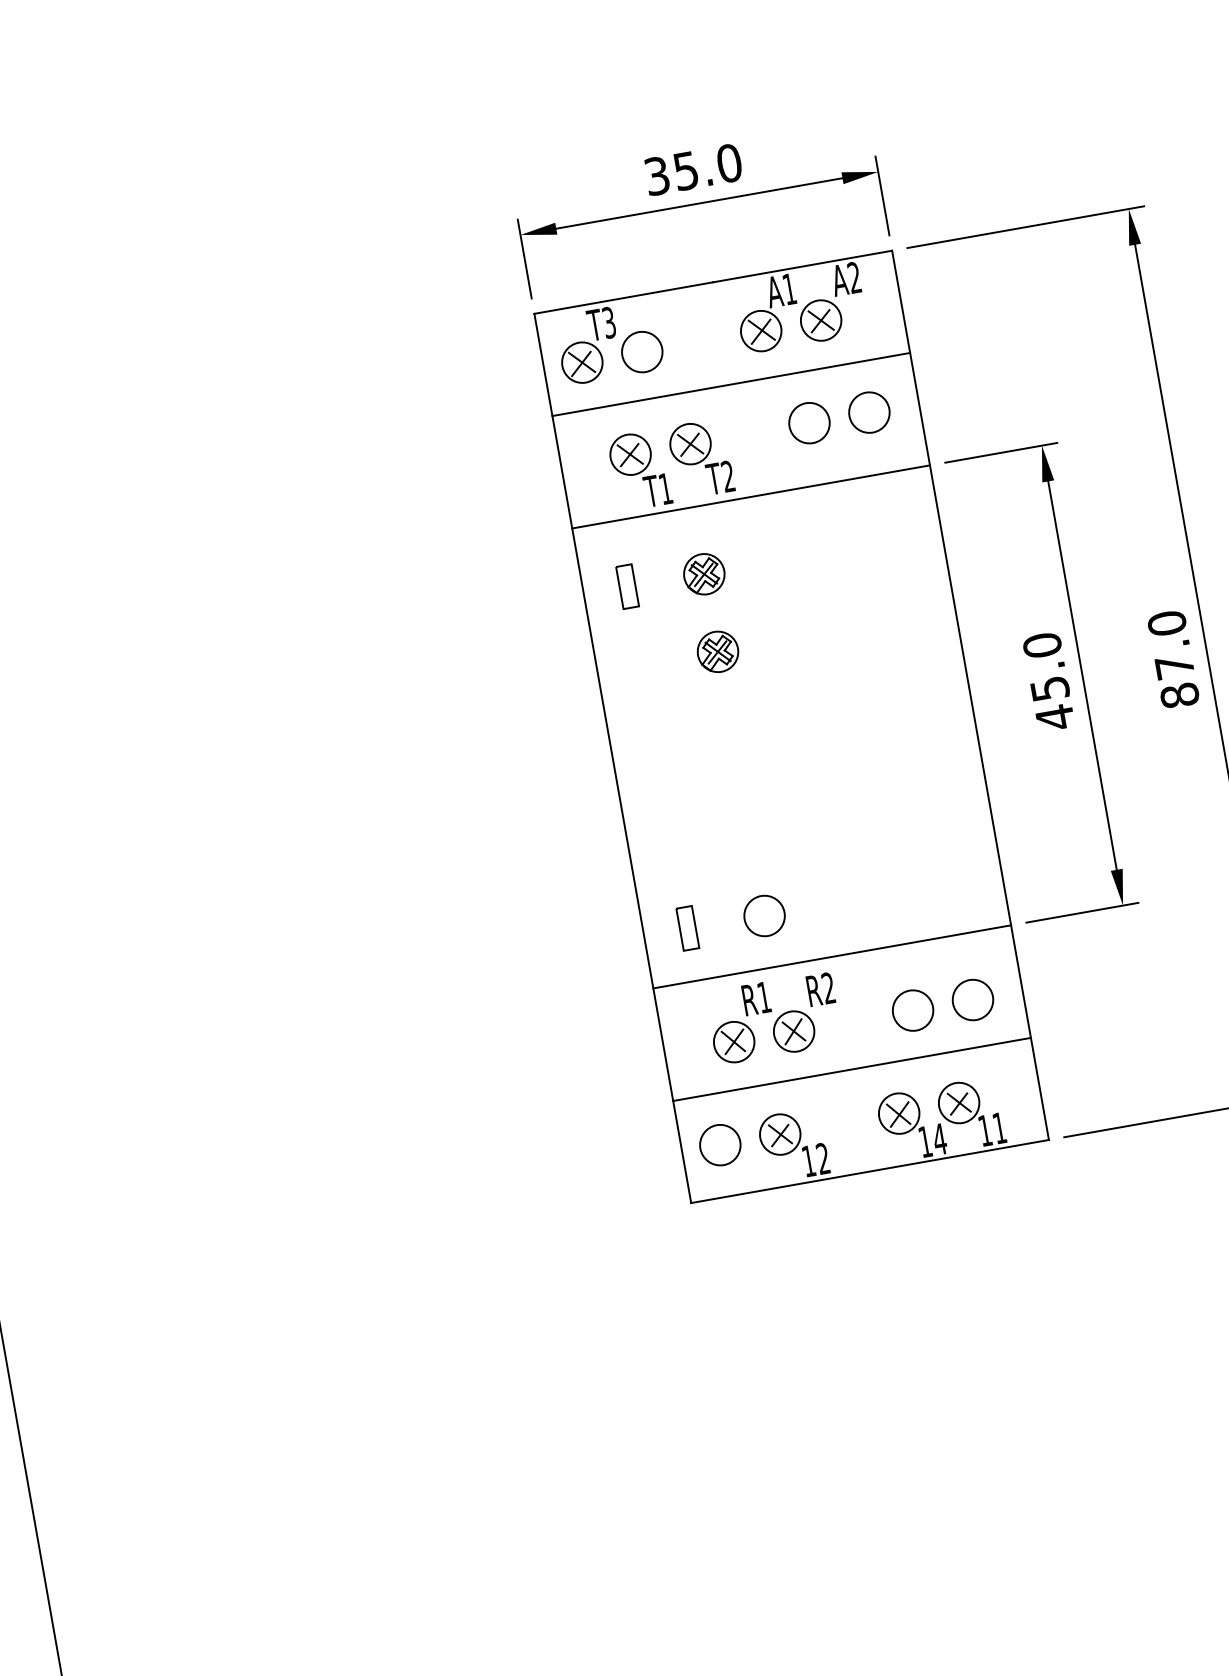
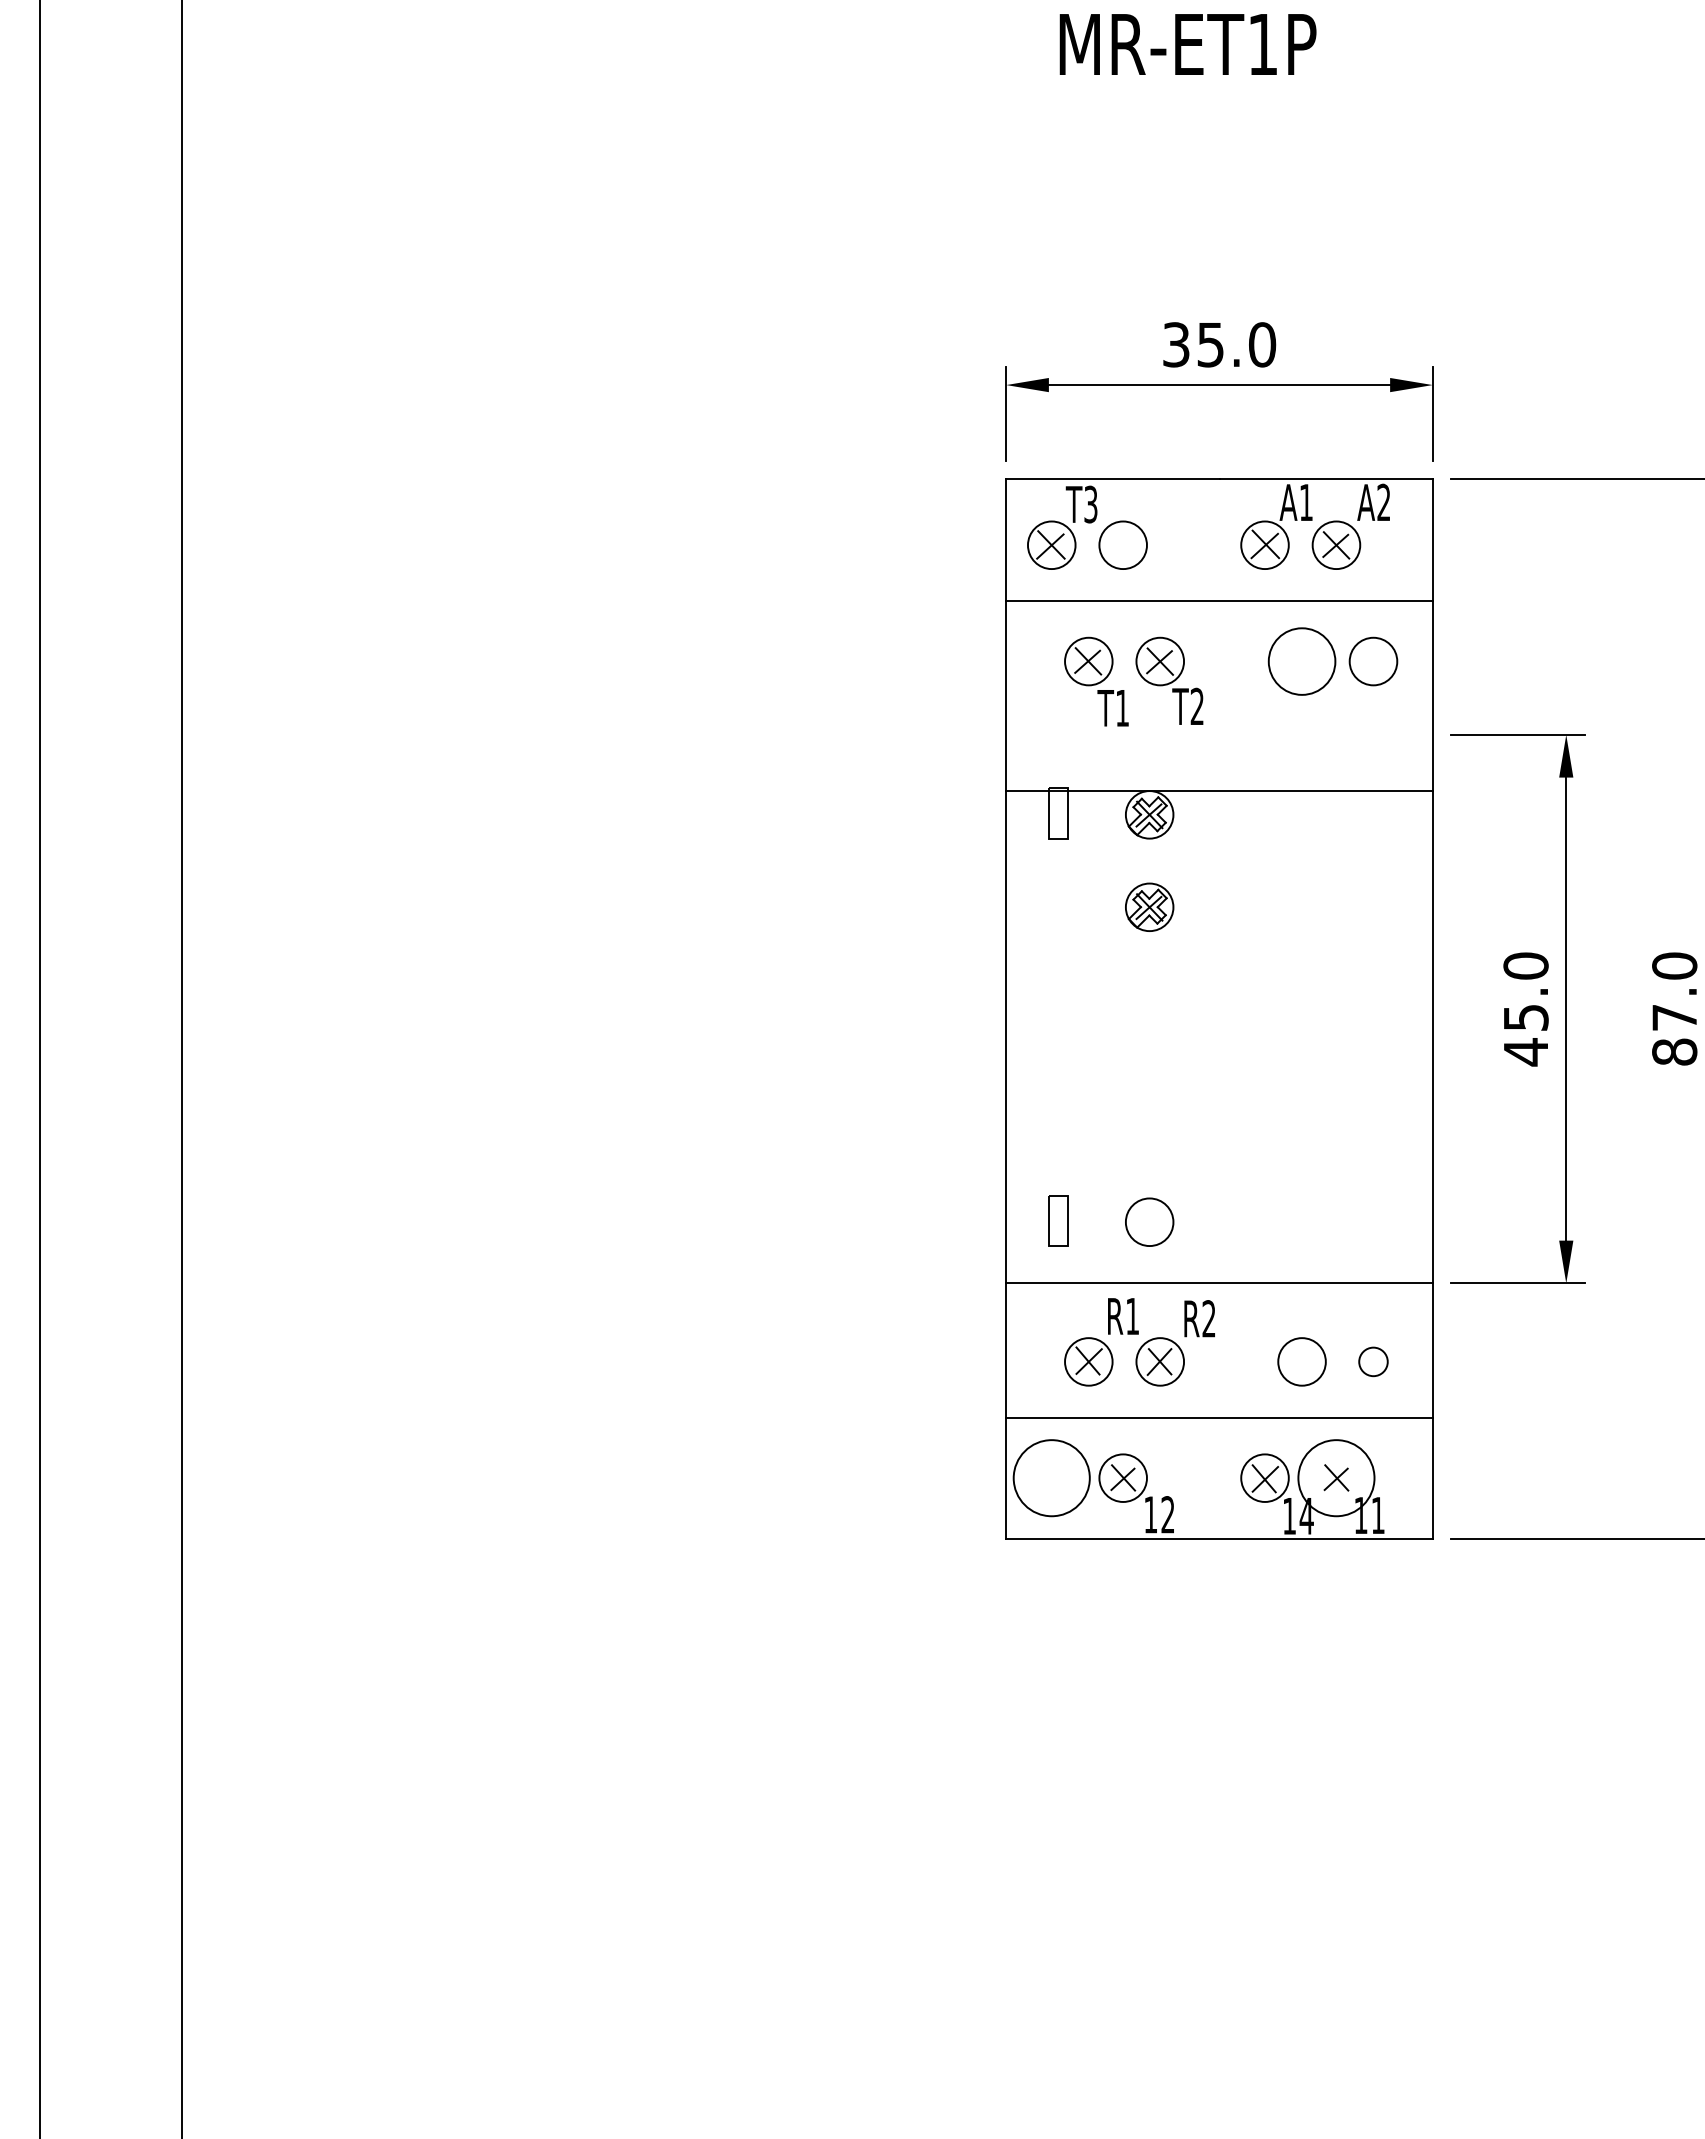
circle: (809, 423) -> (1301, 661), size x1.4
line: (751, 496) -> (1219, 790), moved
circle: (972, 999) -> (1373, 1361), size x0.6
circle: (959, 1102) -> (1336, 1477), size x1.6
circle: (720, 1144) -> (1051, 1477), size x1.6

